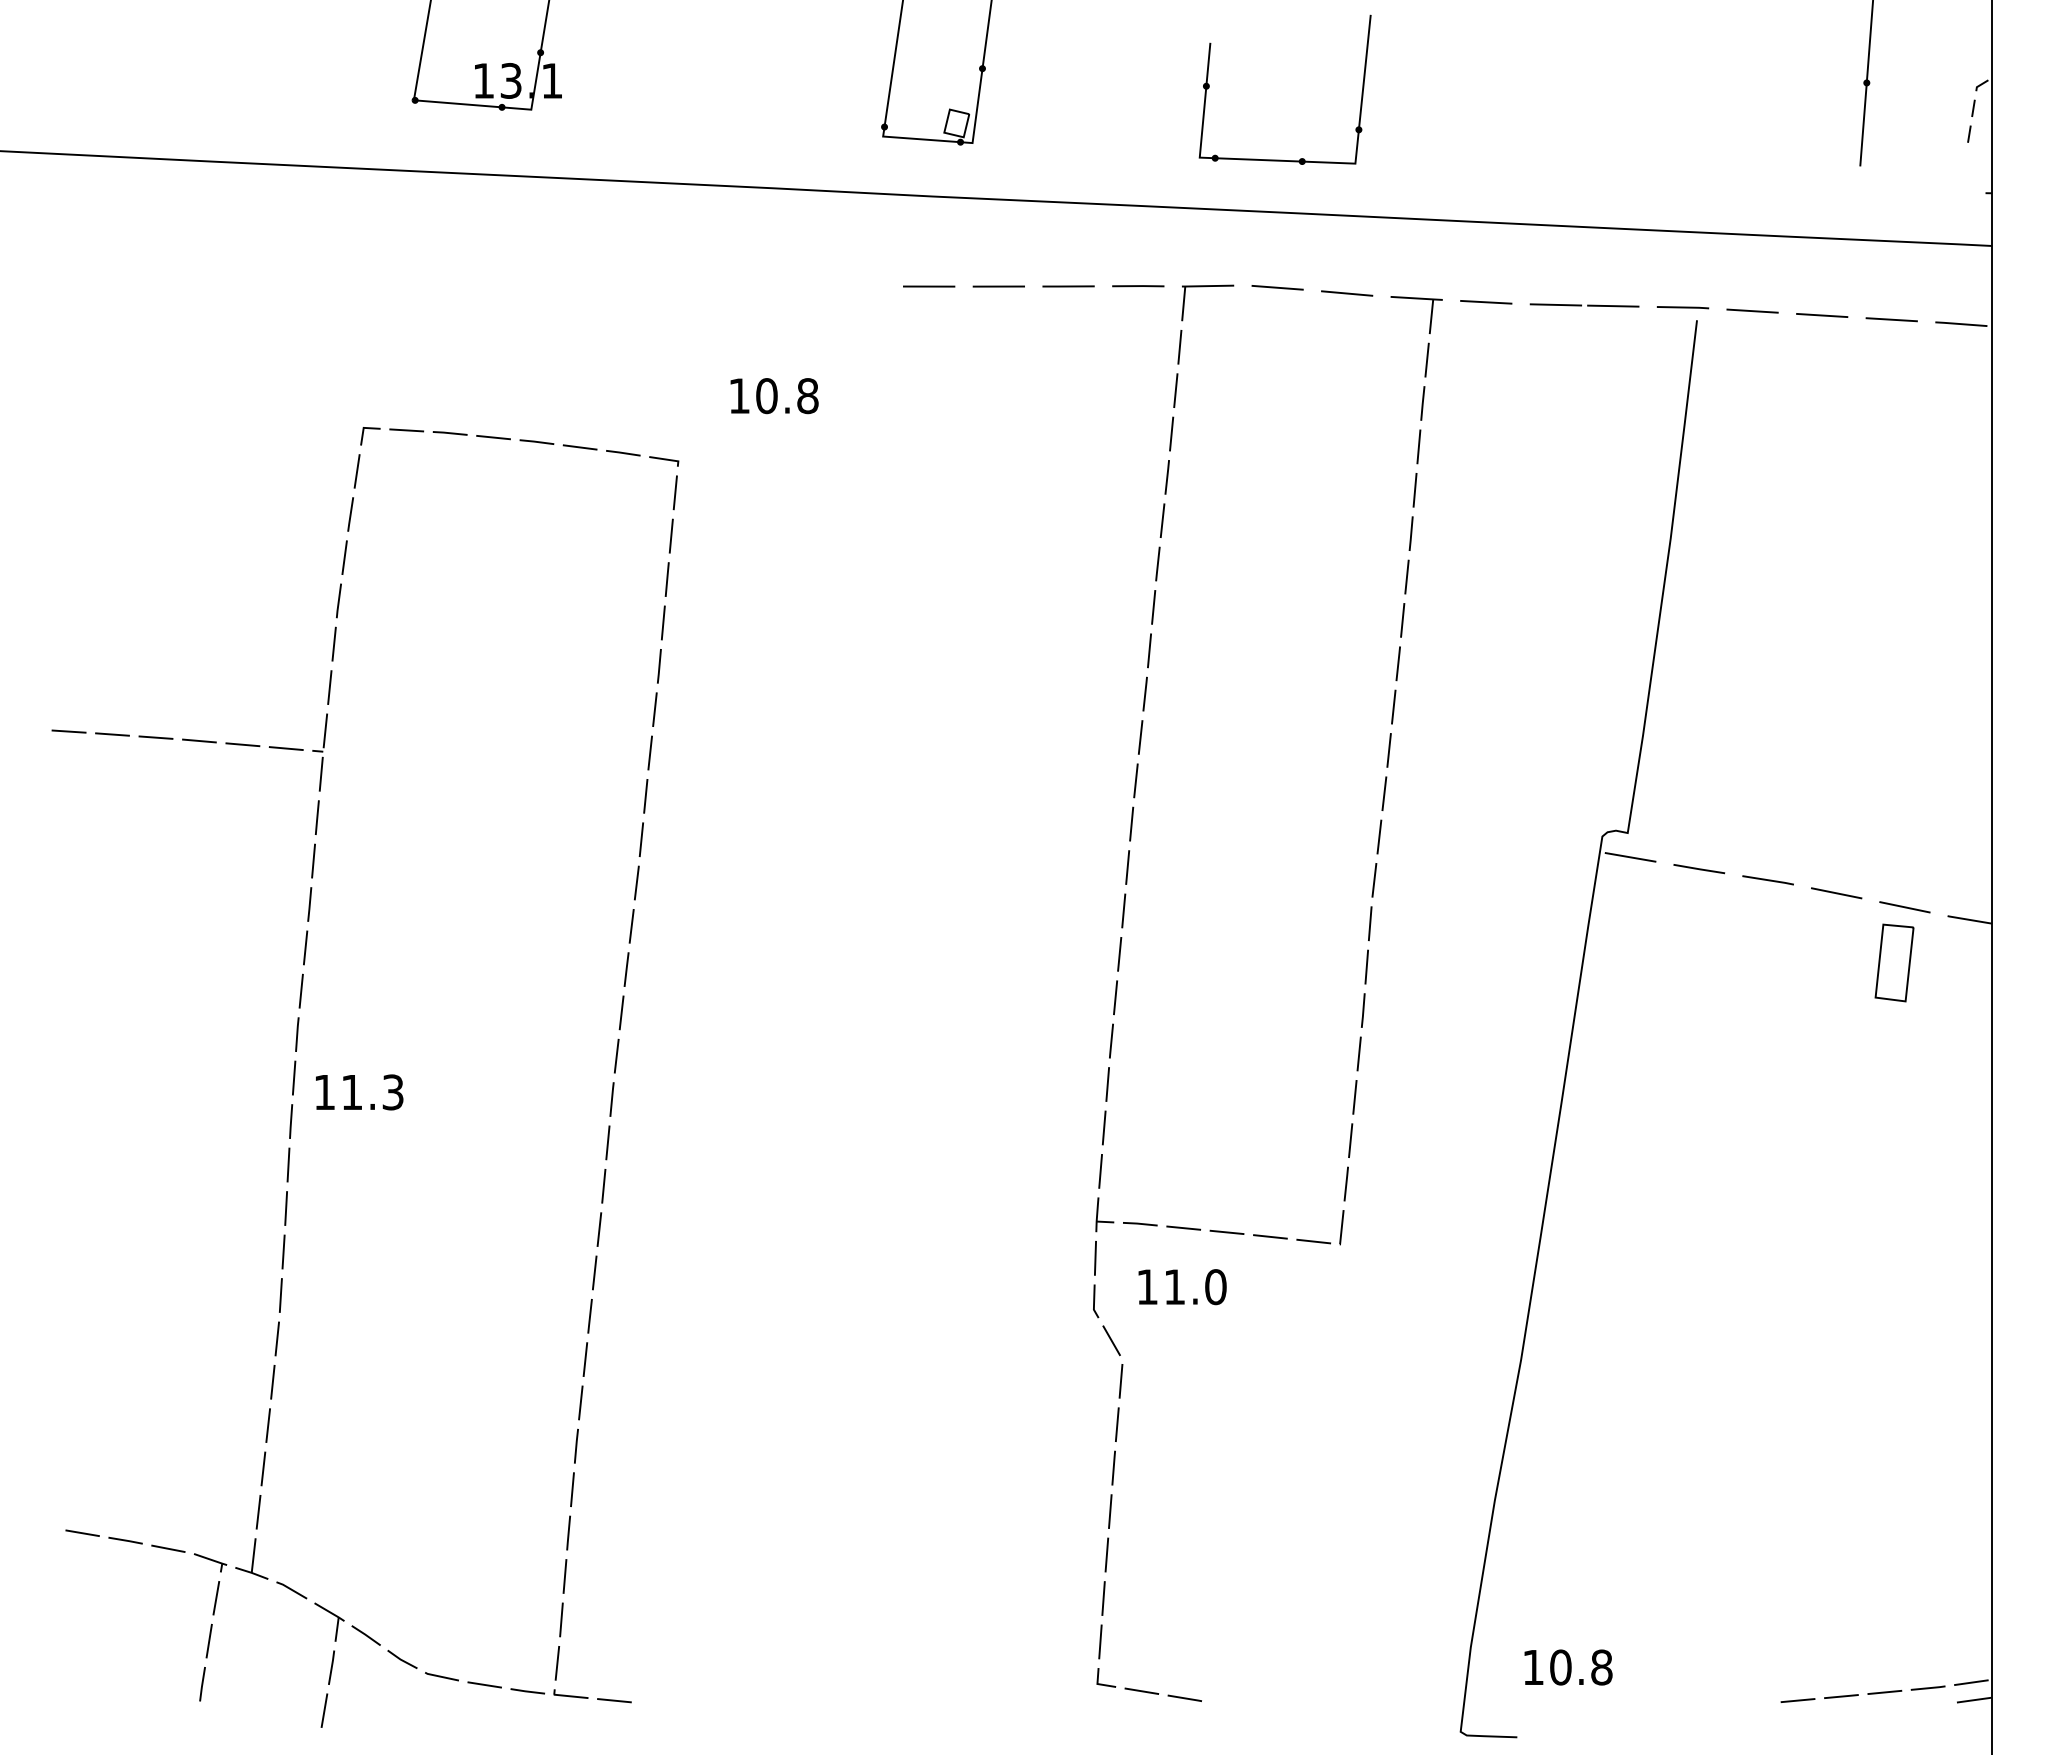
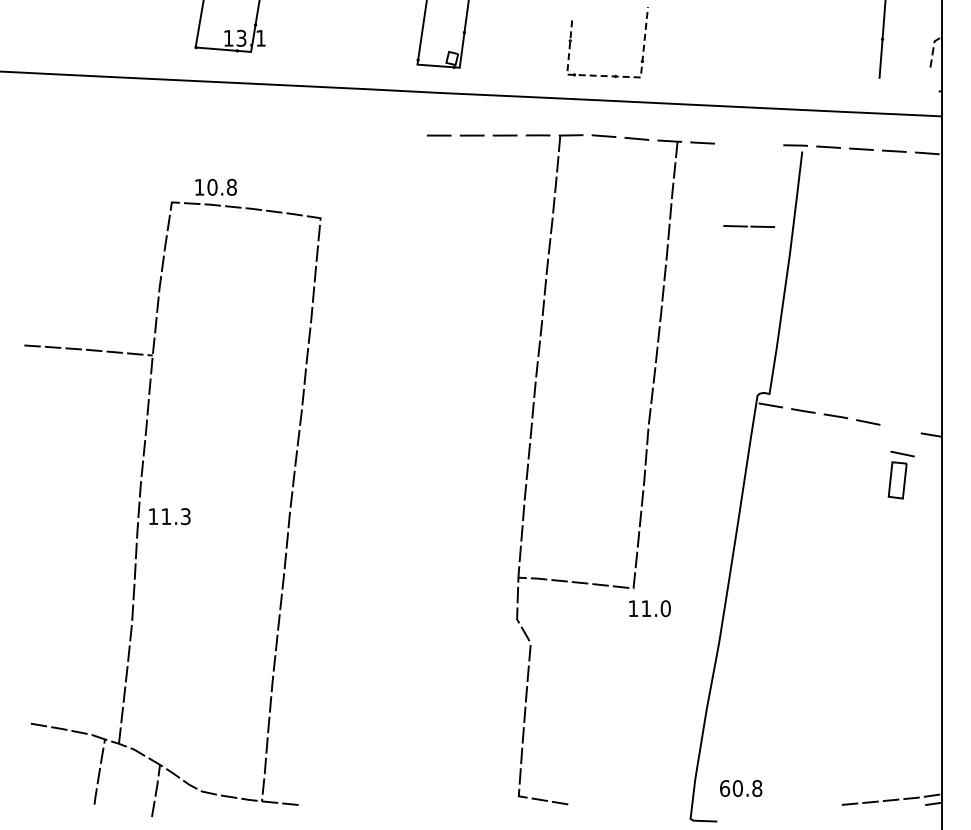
line: (1293, 161) -> (611, 76), solid -> dashed
line: (1581, 305) -> (747, 226), moved
text: (773, 394) -> (215, 186), moved
part: (1900, 950) -> (900, 474), moved
text: (1181, 1286) -> (649, 608), moved
text: (1534, 1667) -> (725, 788), 10.8 -> 60.8

